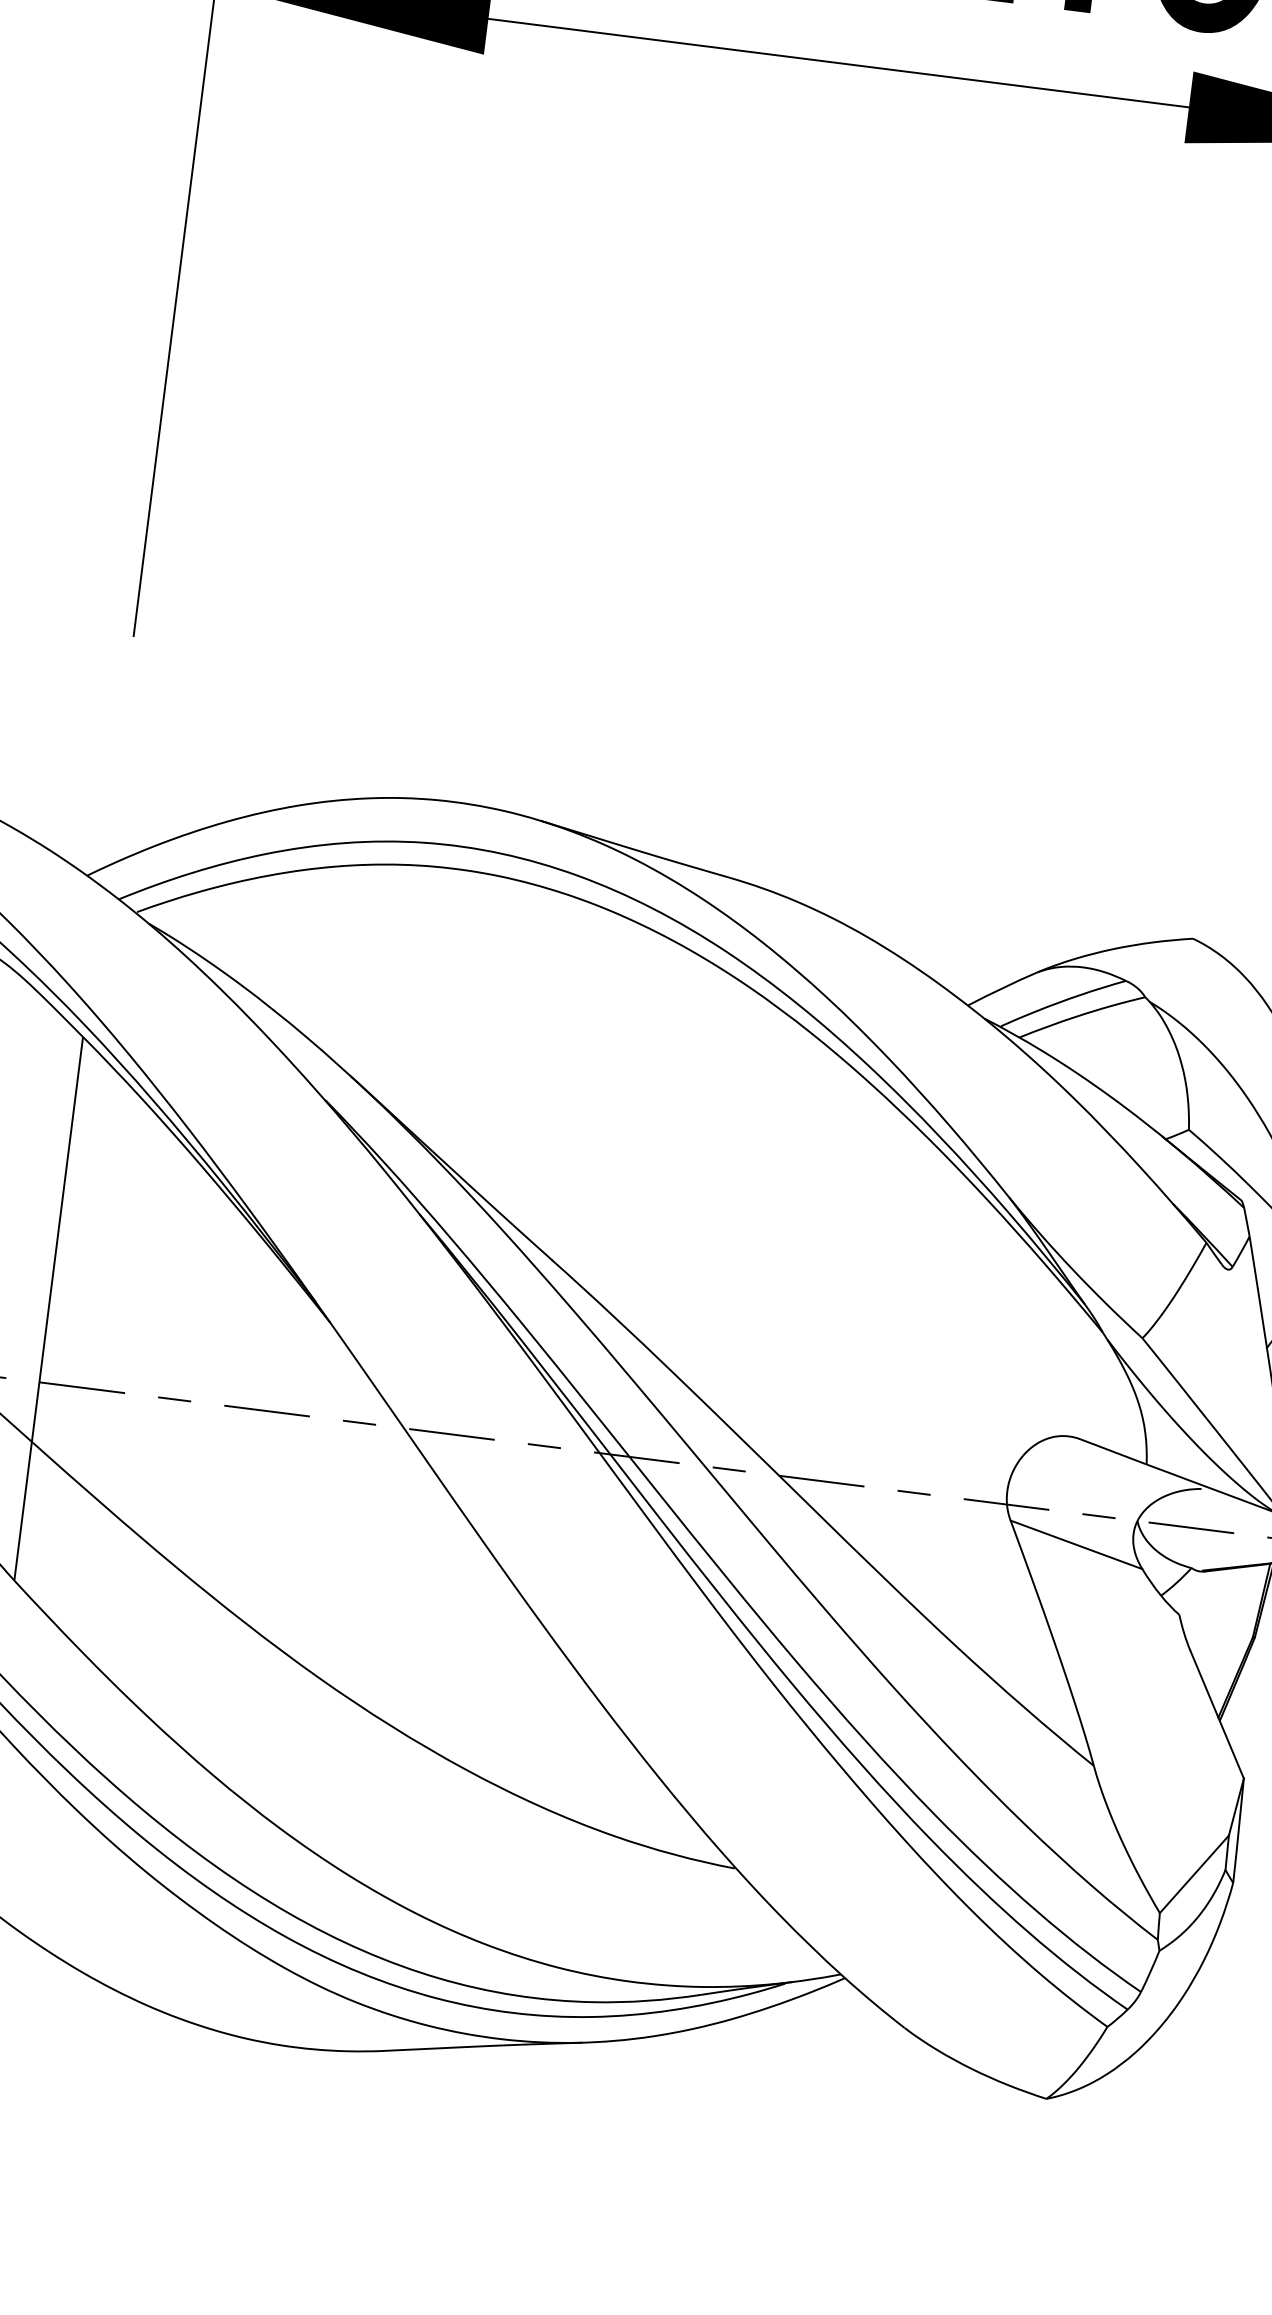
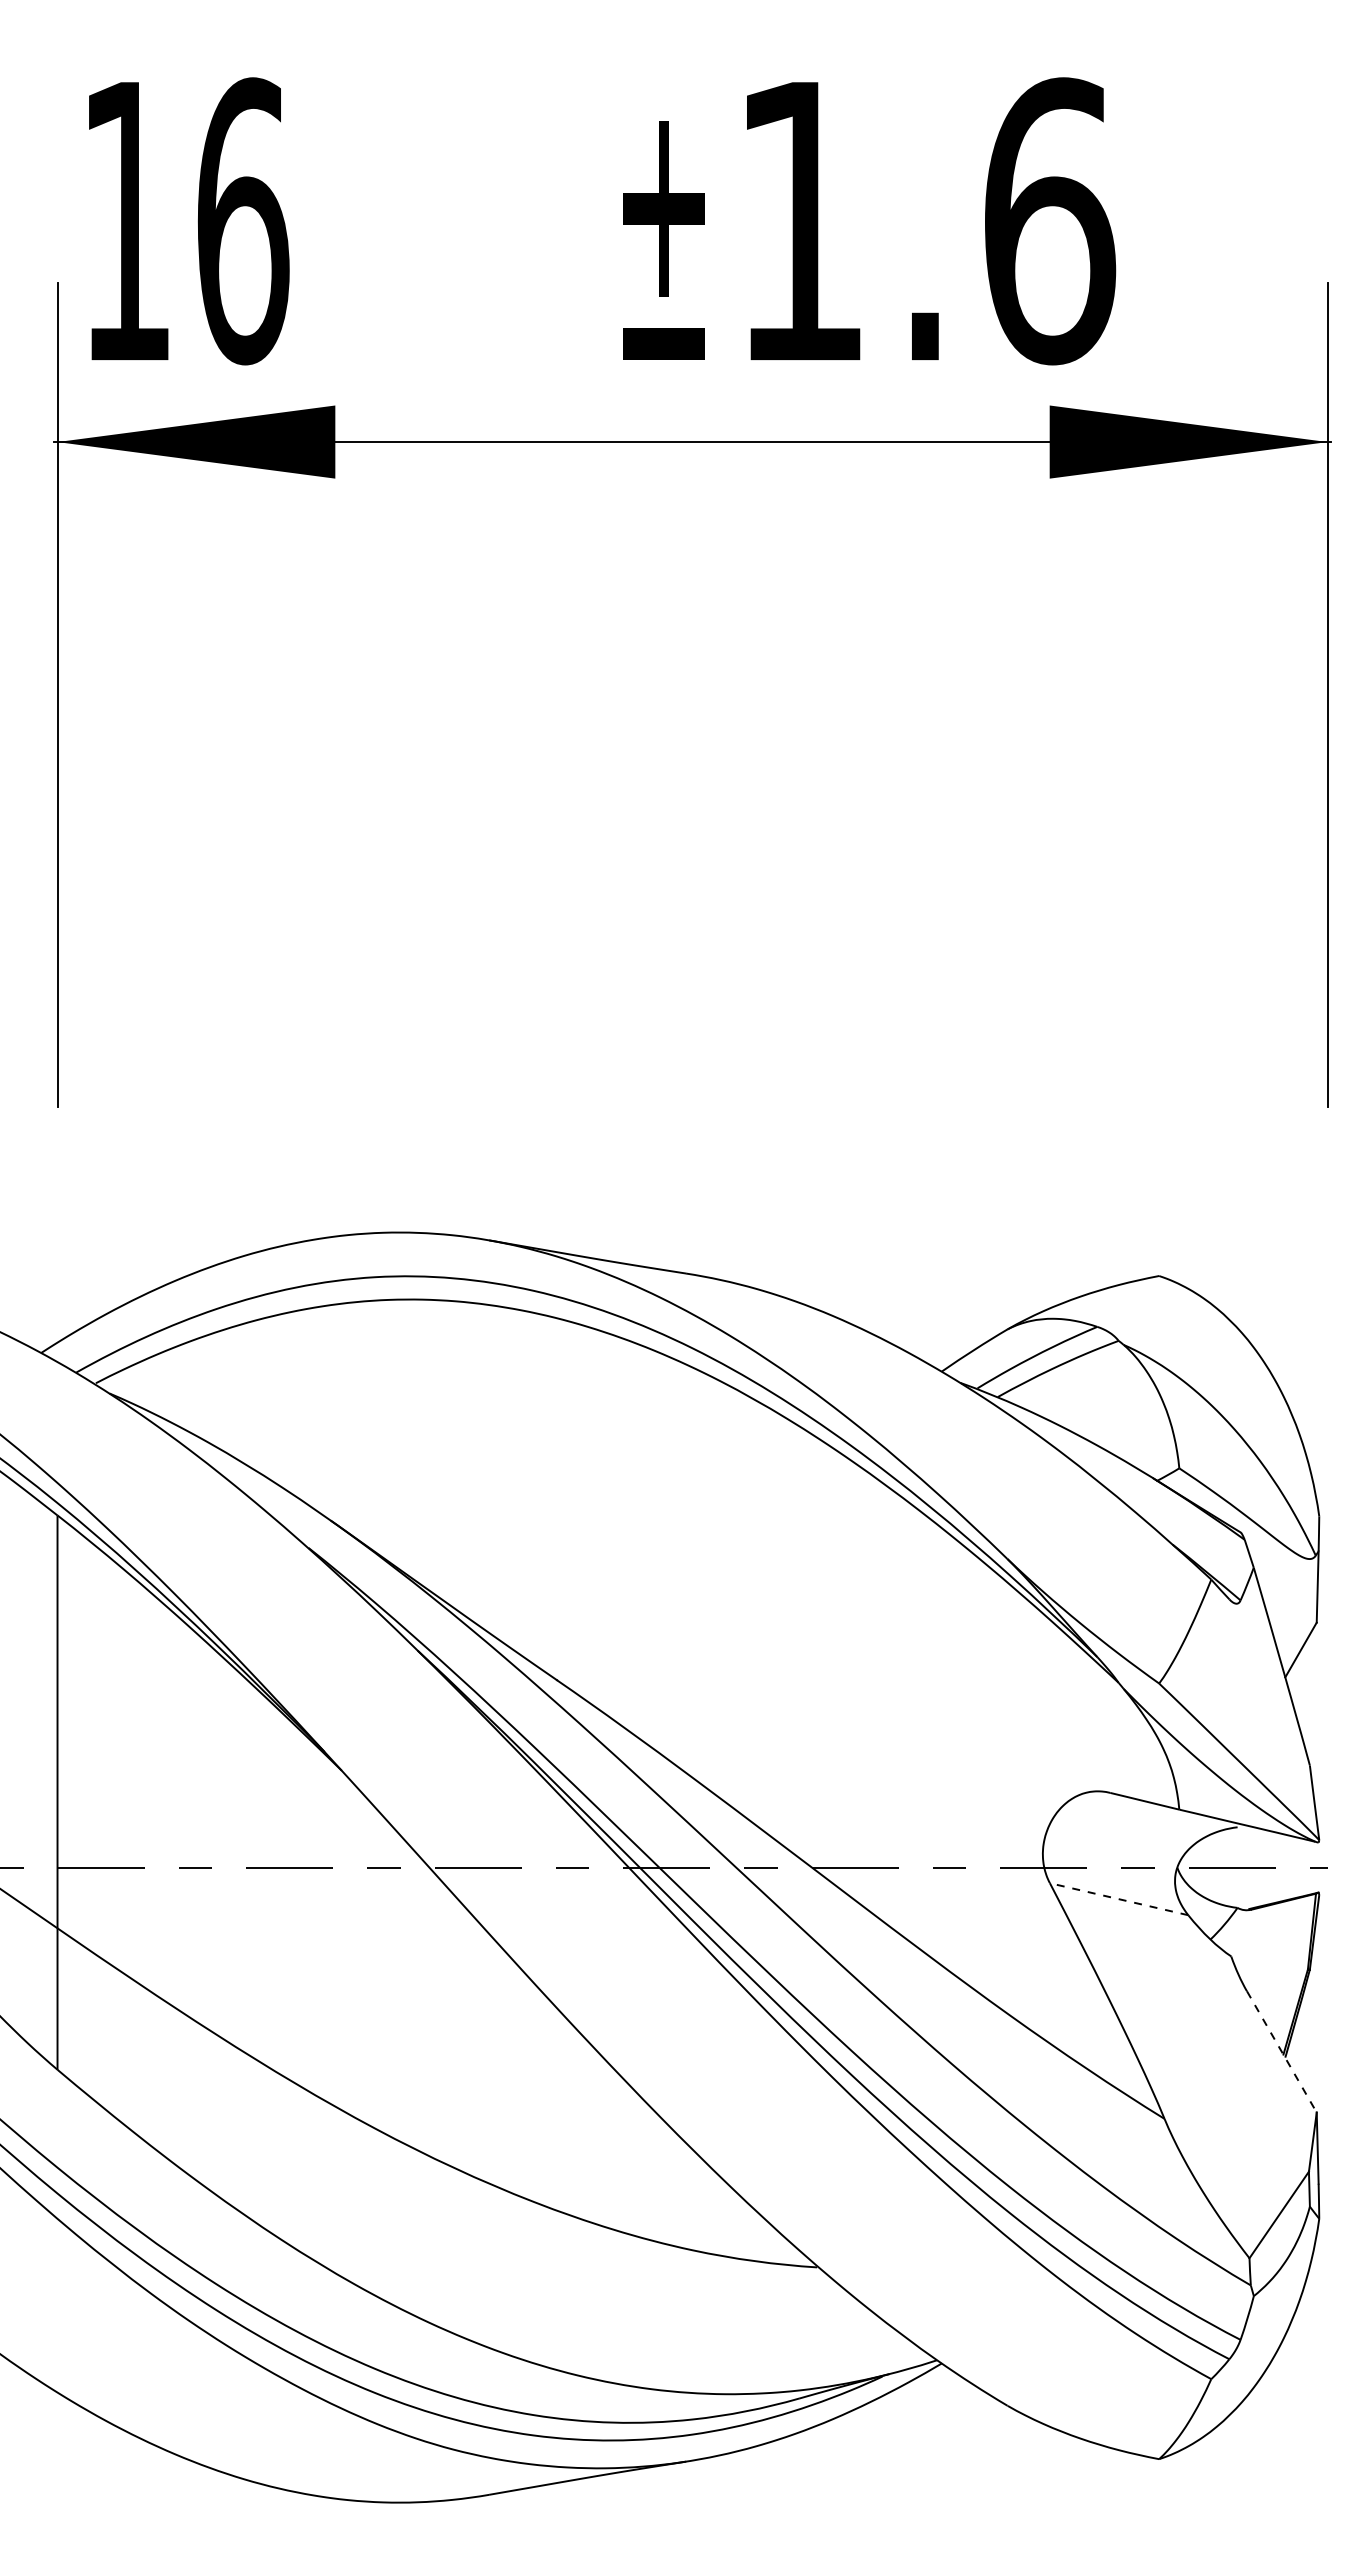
line: (1075, 1545) -> (1118, 1899), solid -> dashed
line: (1216, 1714) -> (1281, 2051), solid -> dashed

